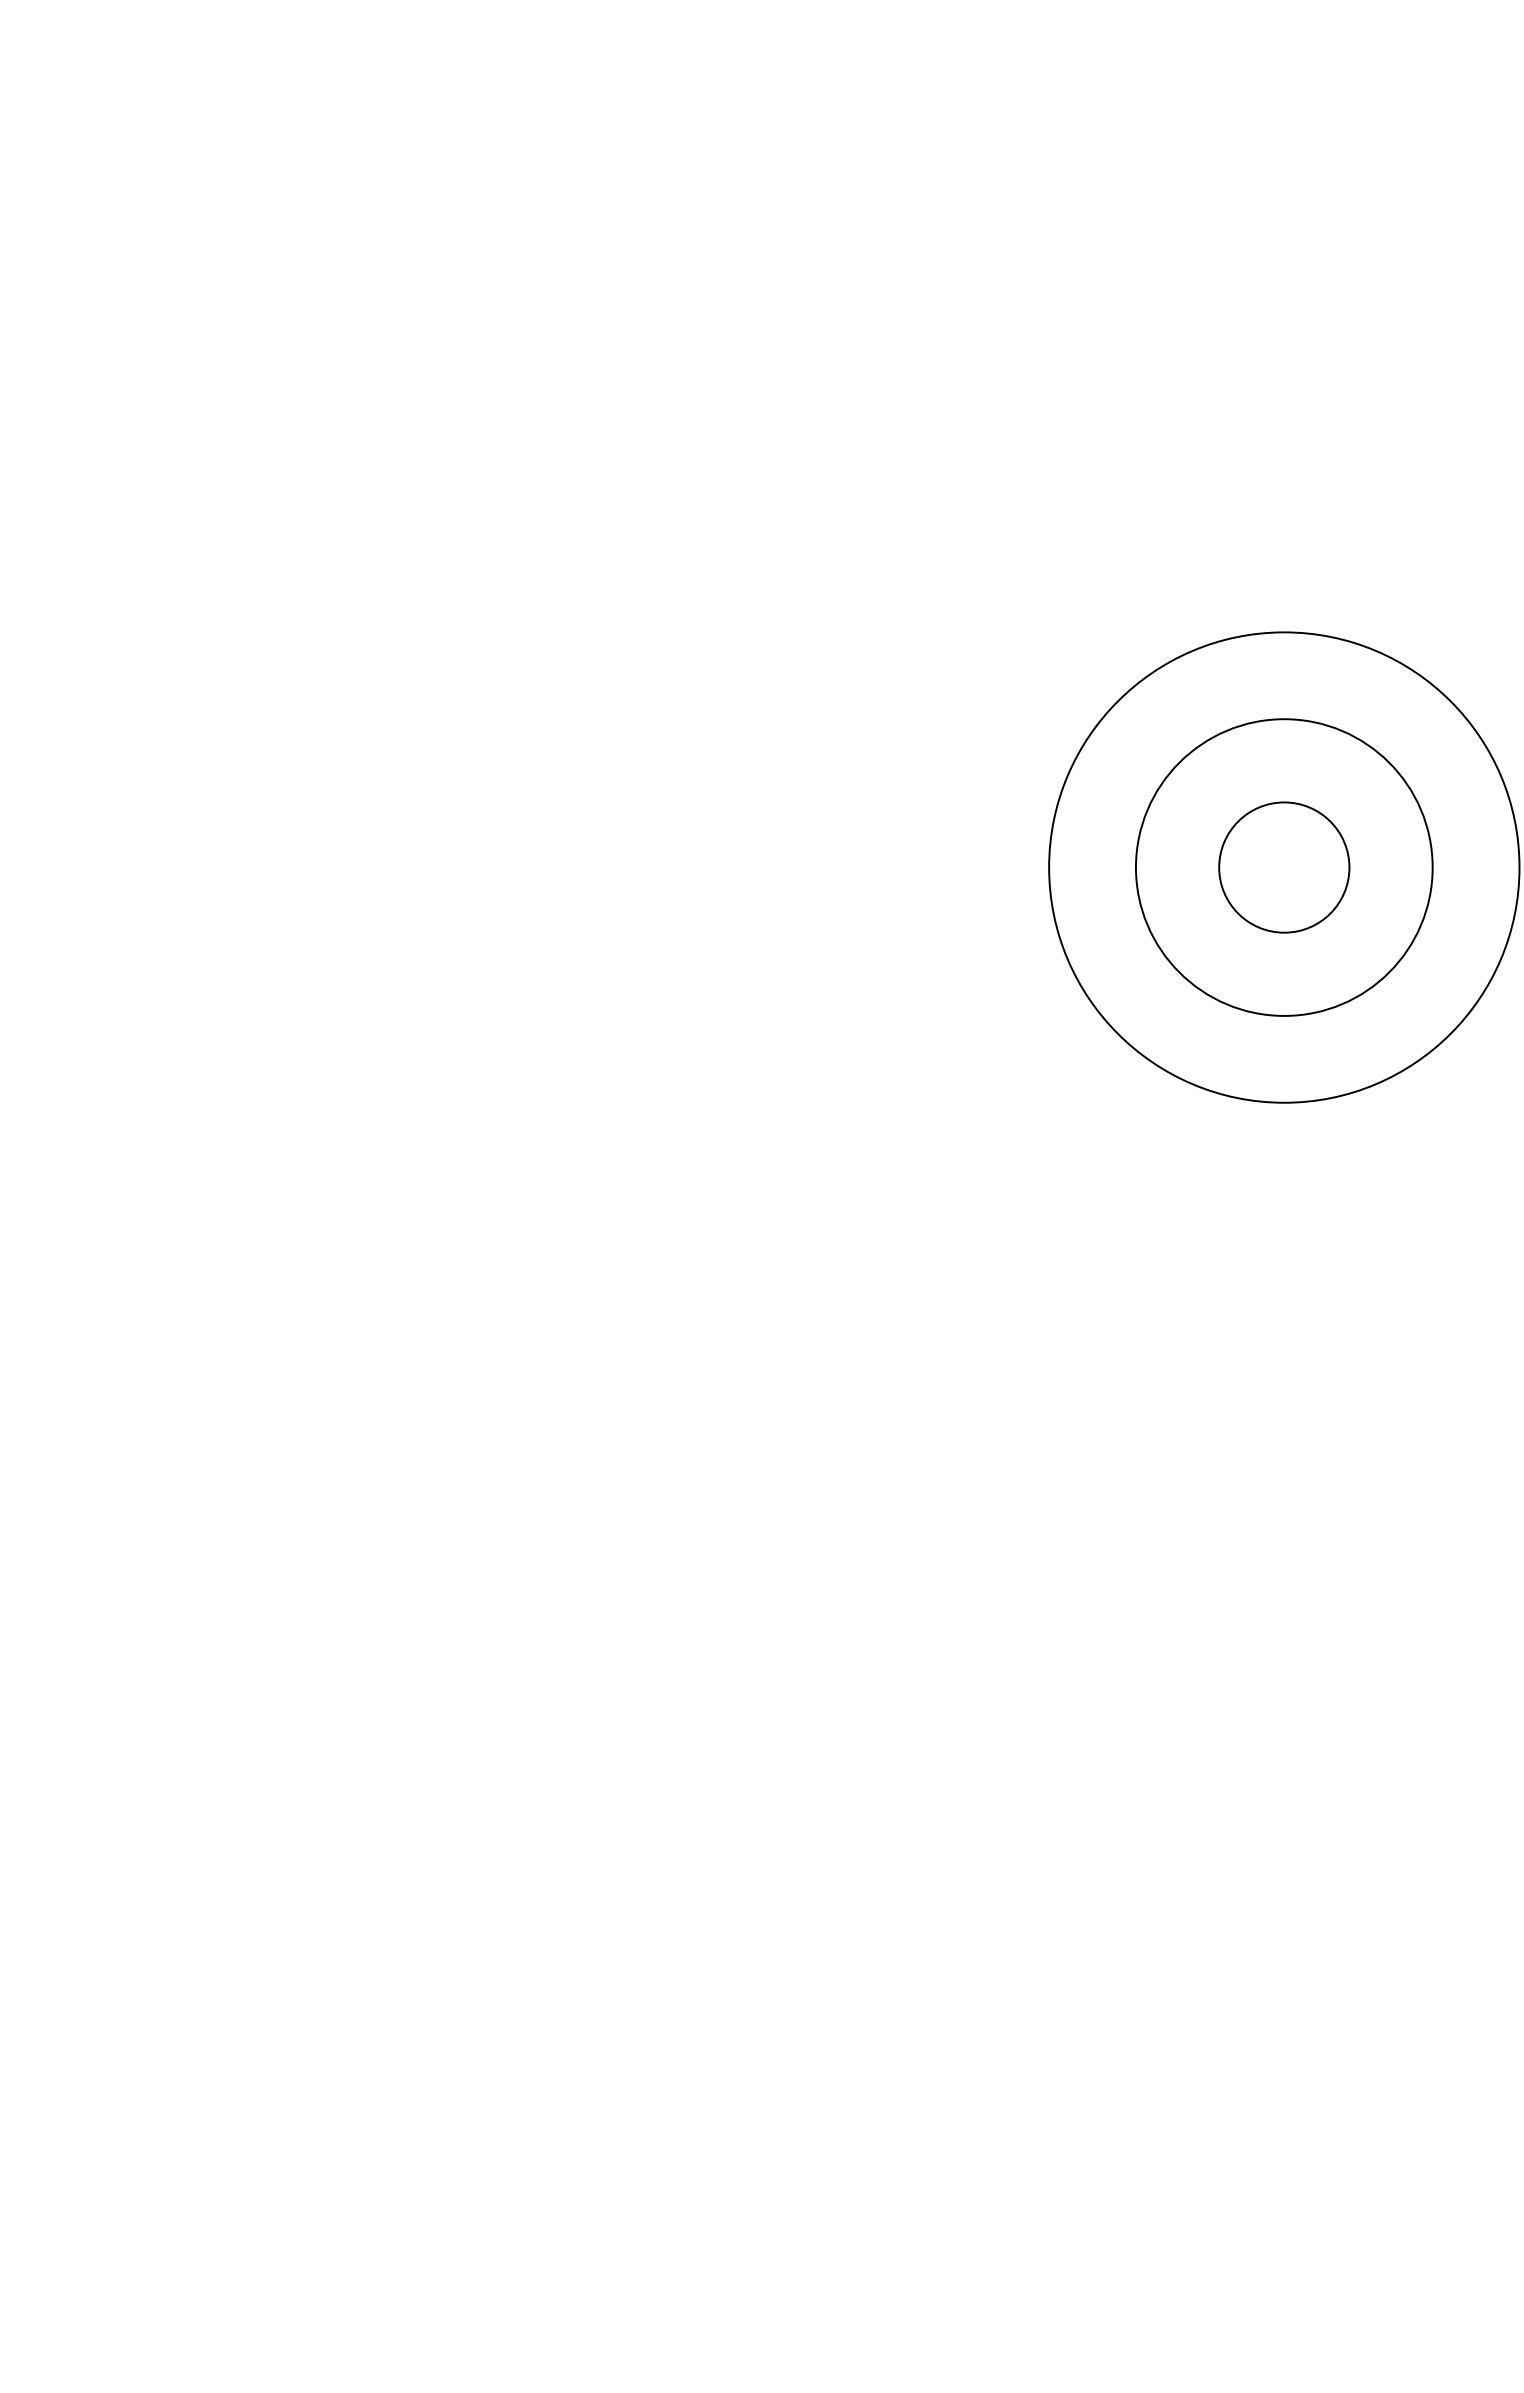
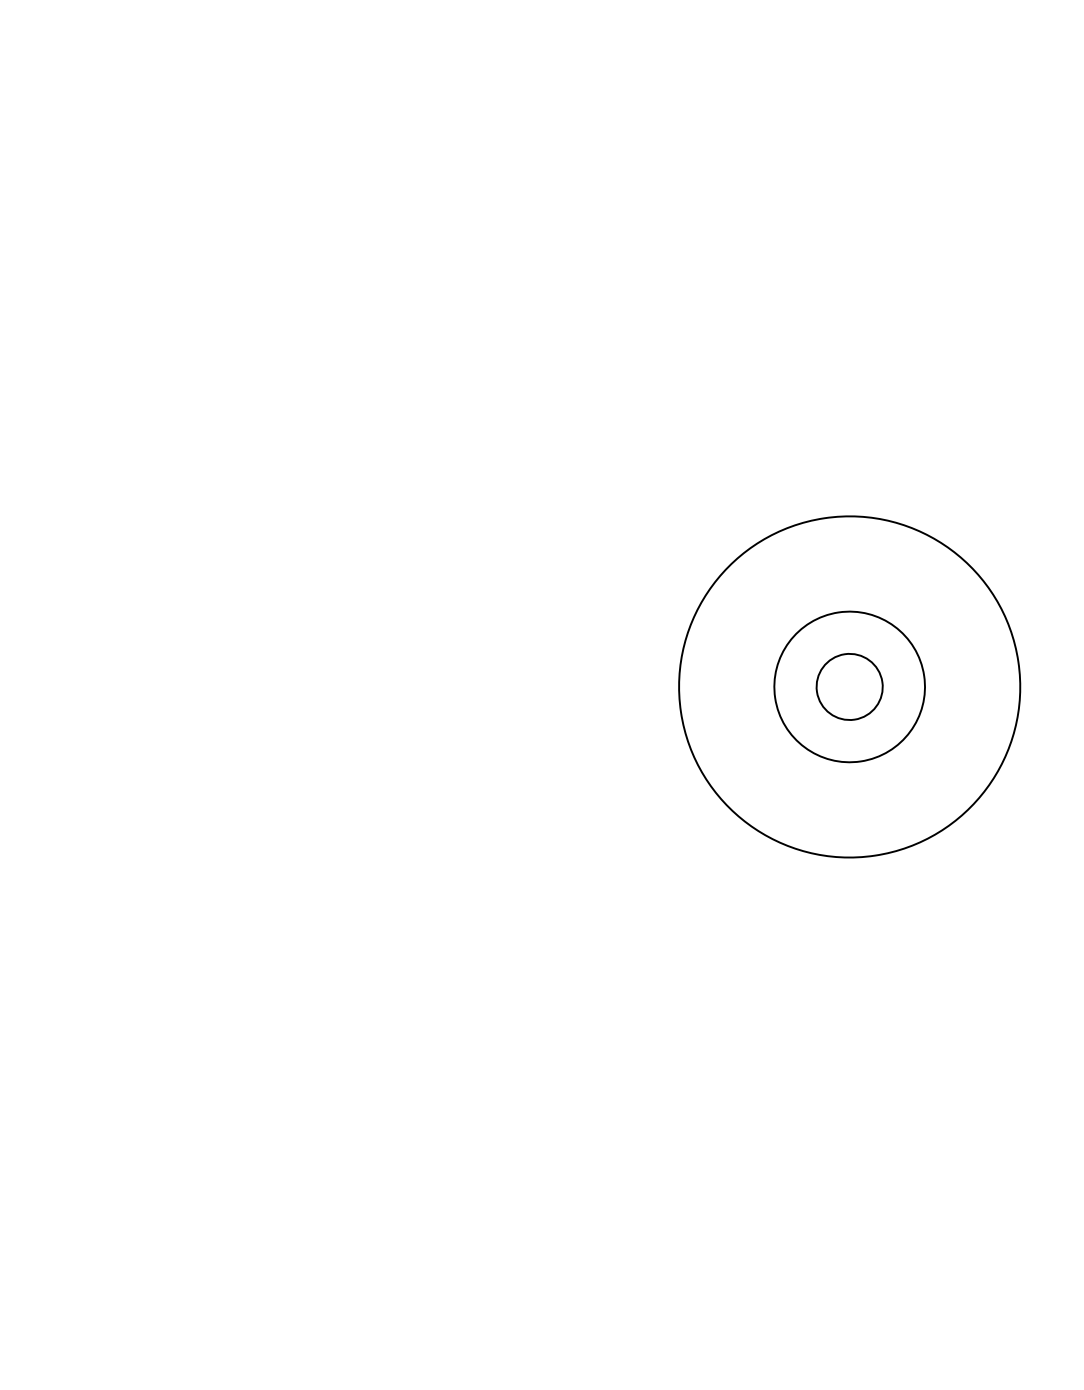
circle: (1283, 867) -> (849, 686), size x0.7
circle: (1284, 867) -> (849, 686), size x0.7

